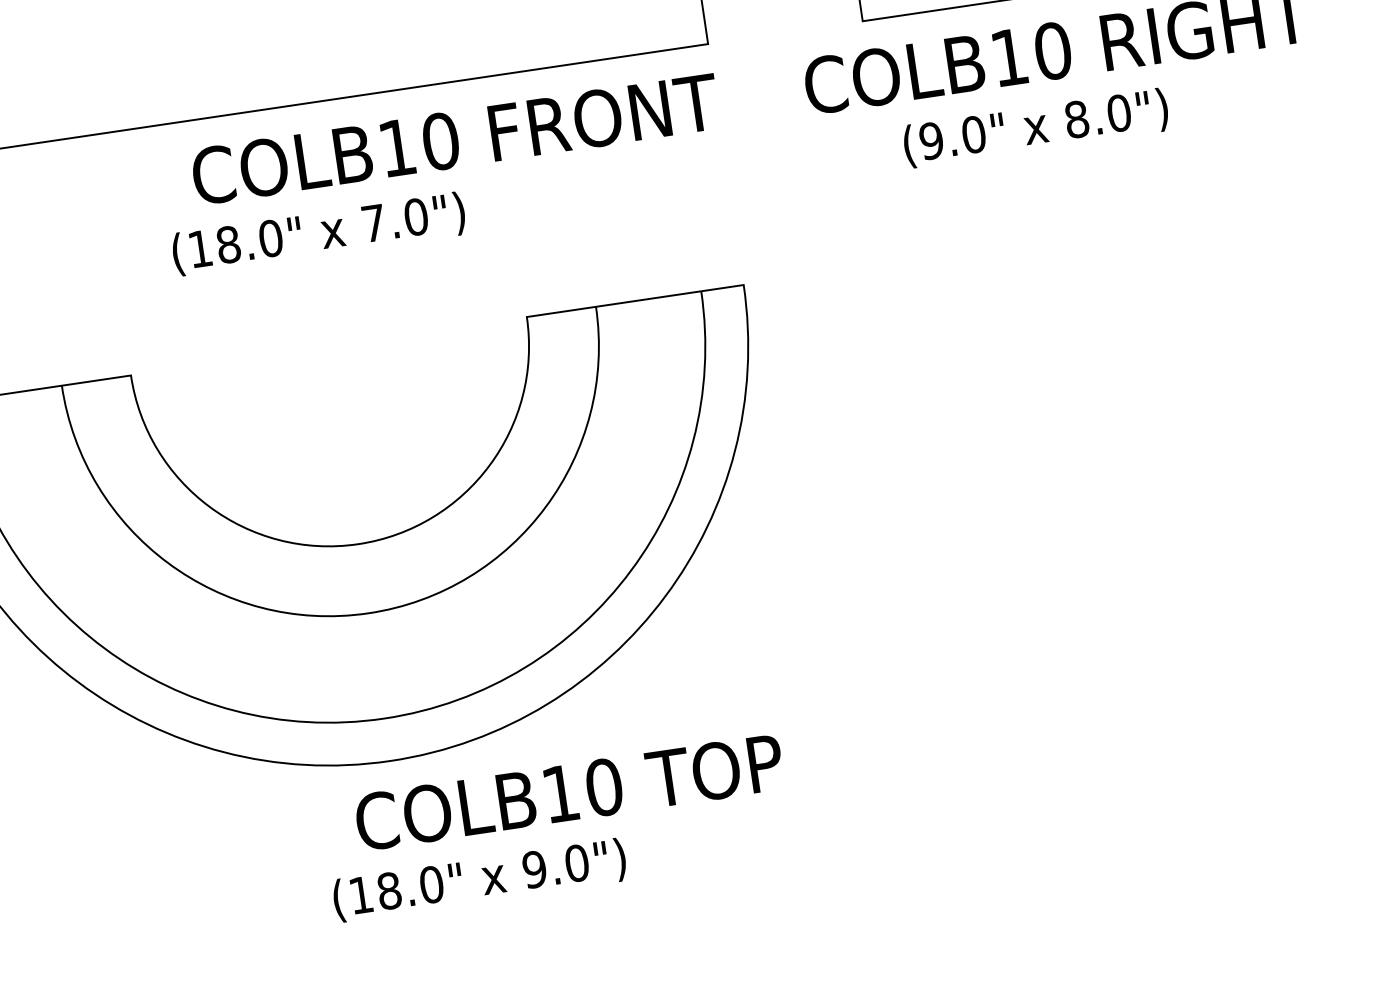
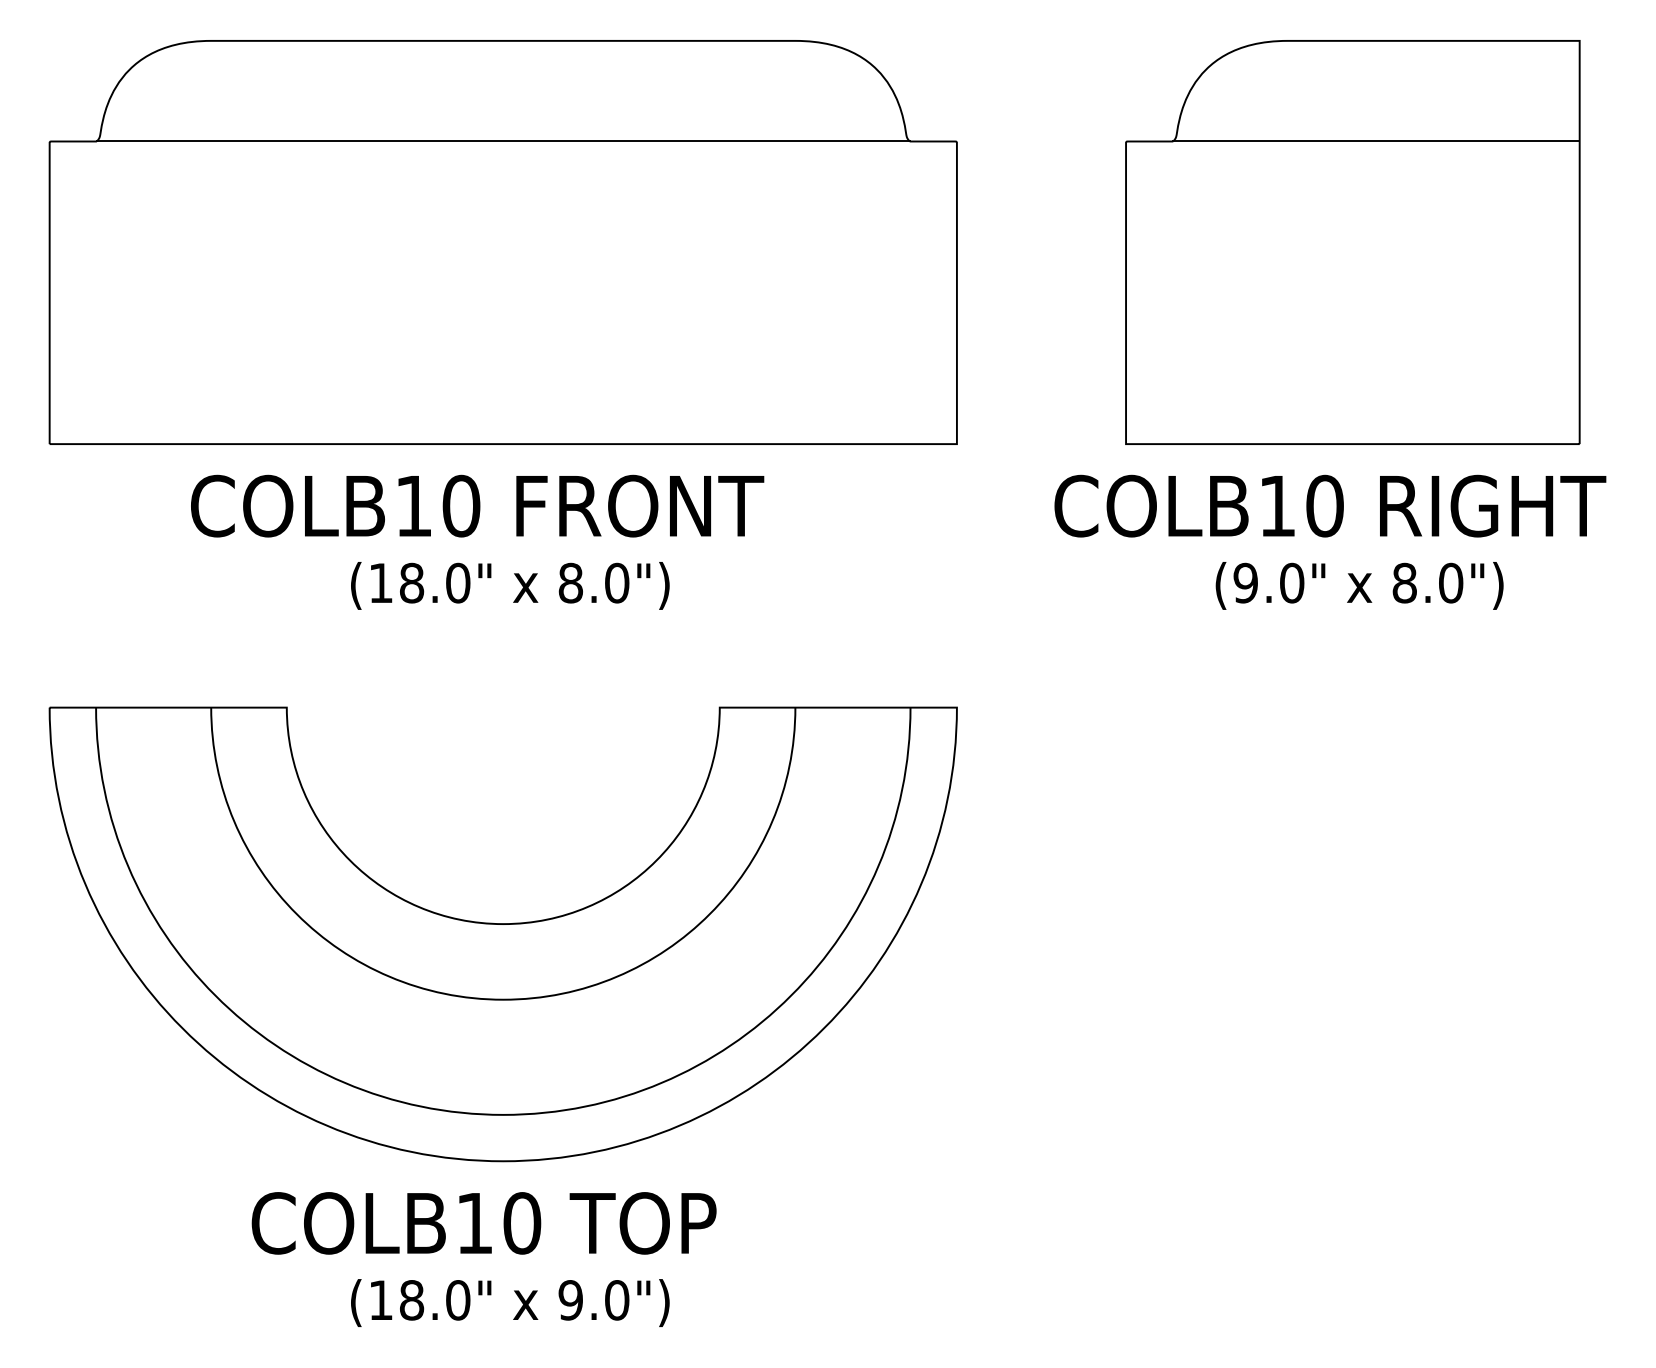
text: (1035, 127) -> (1359, 585), moved
text: (455, 138) -> (477, 505), moved
text: (373, 222) -> (570, 582), 7.0") -> 8.0")
text: (568, 792) -> (483, 1223), moved
text: (479, 879) -> (510, 1302), moved

